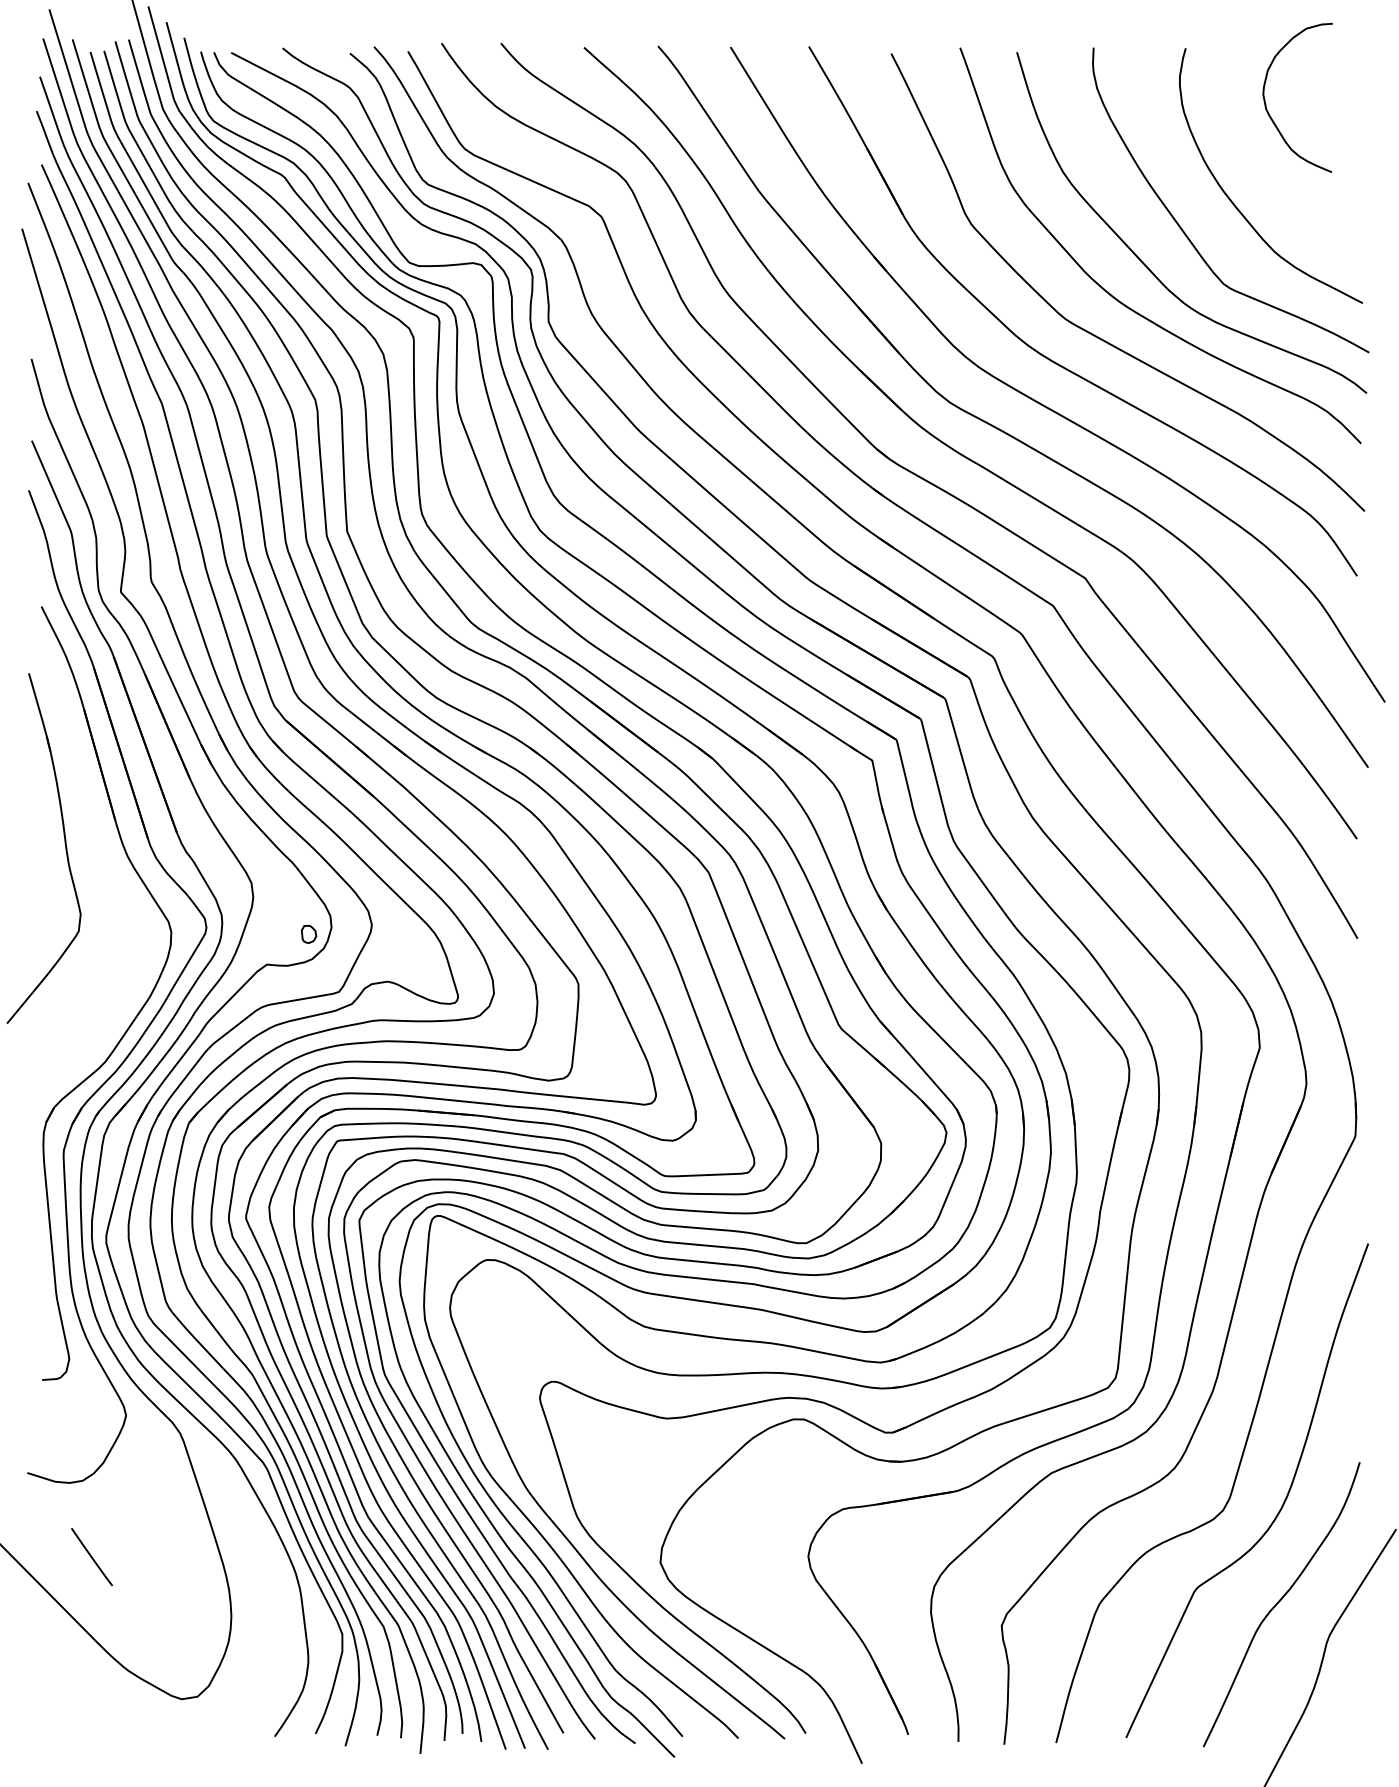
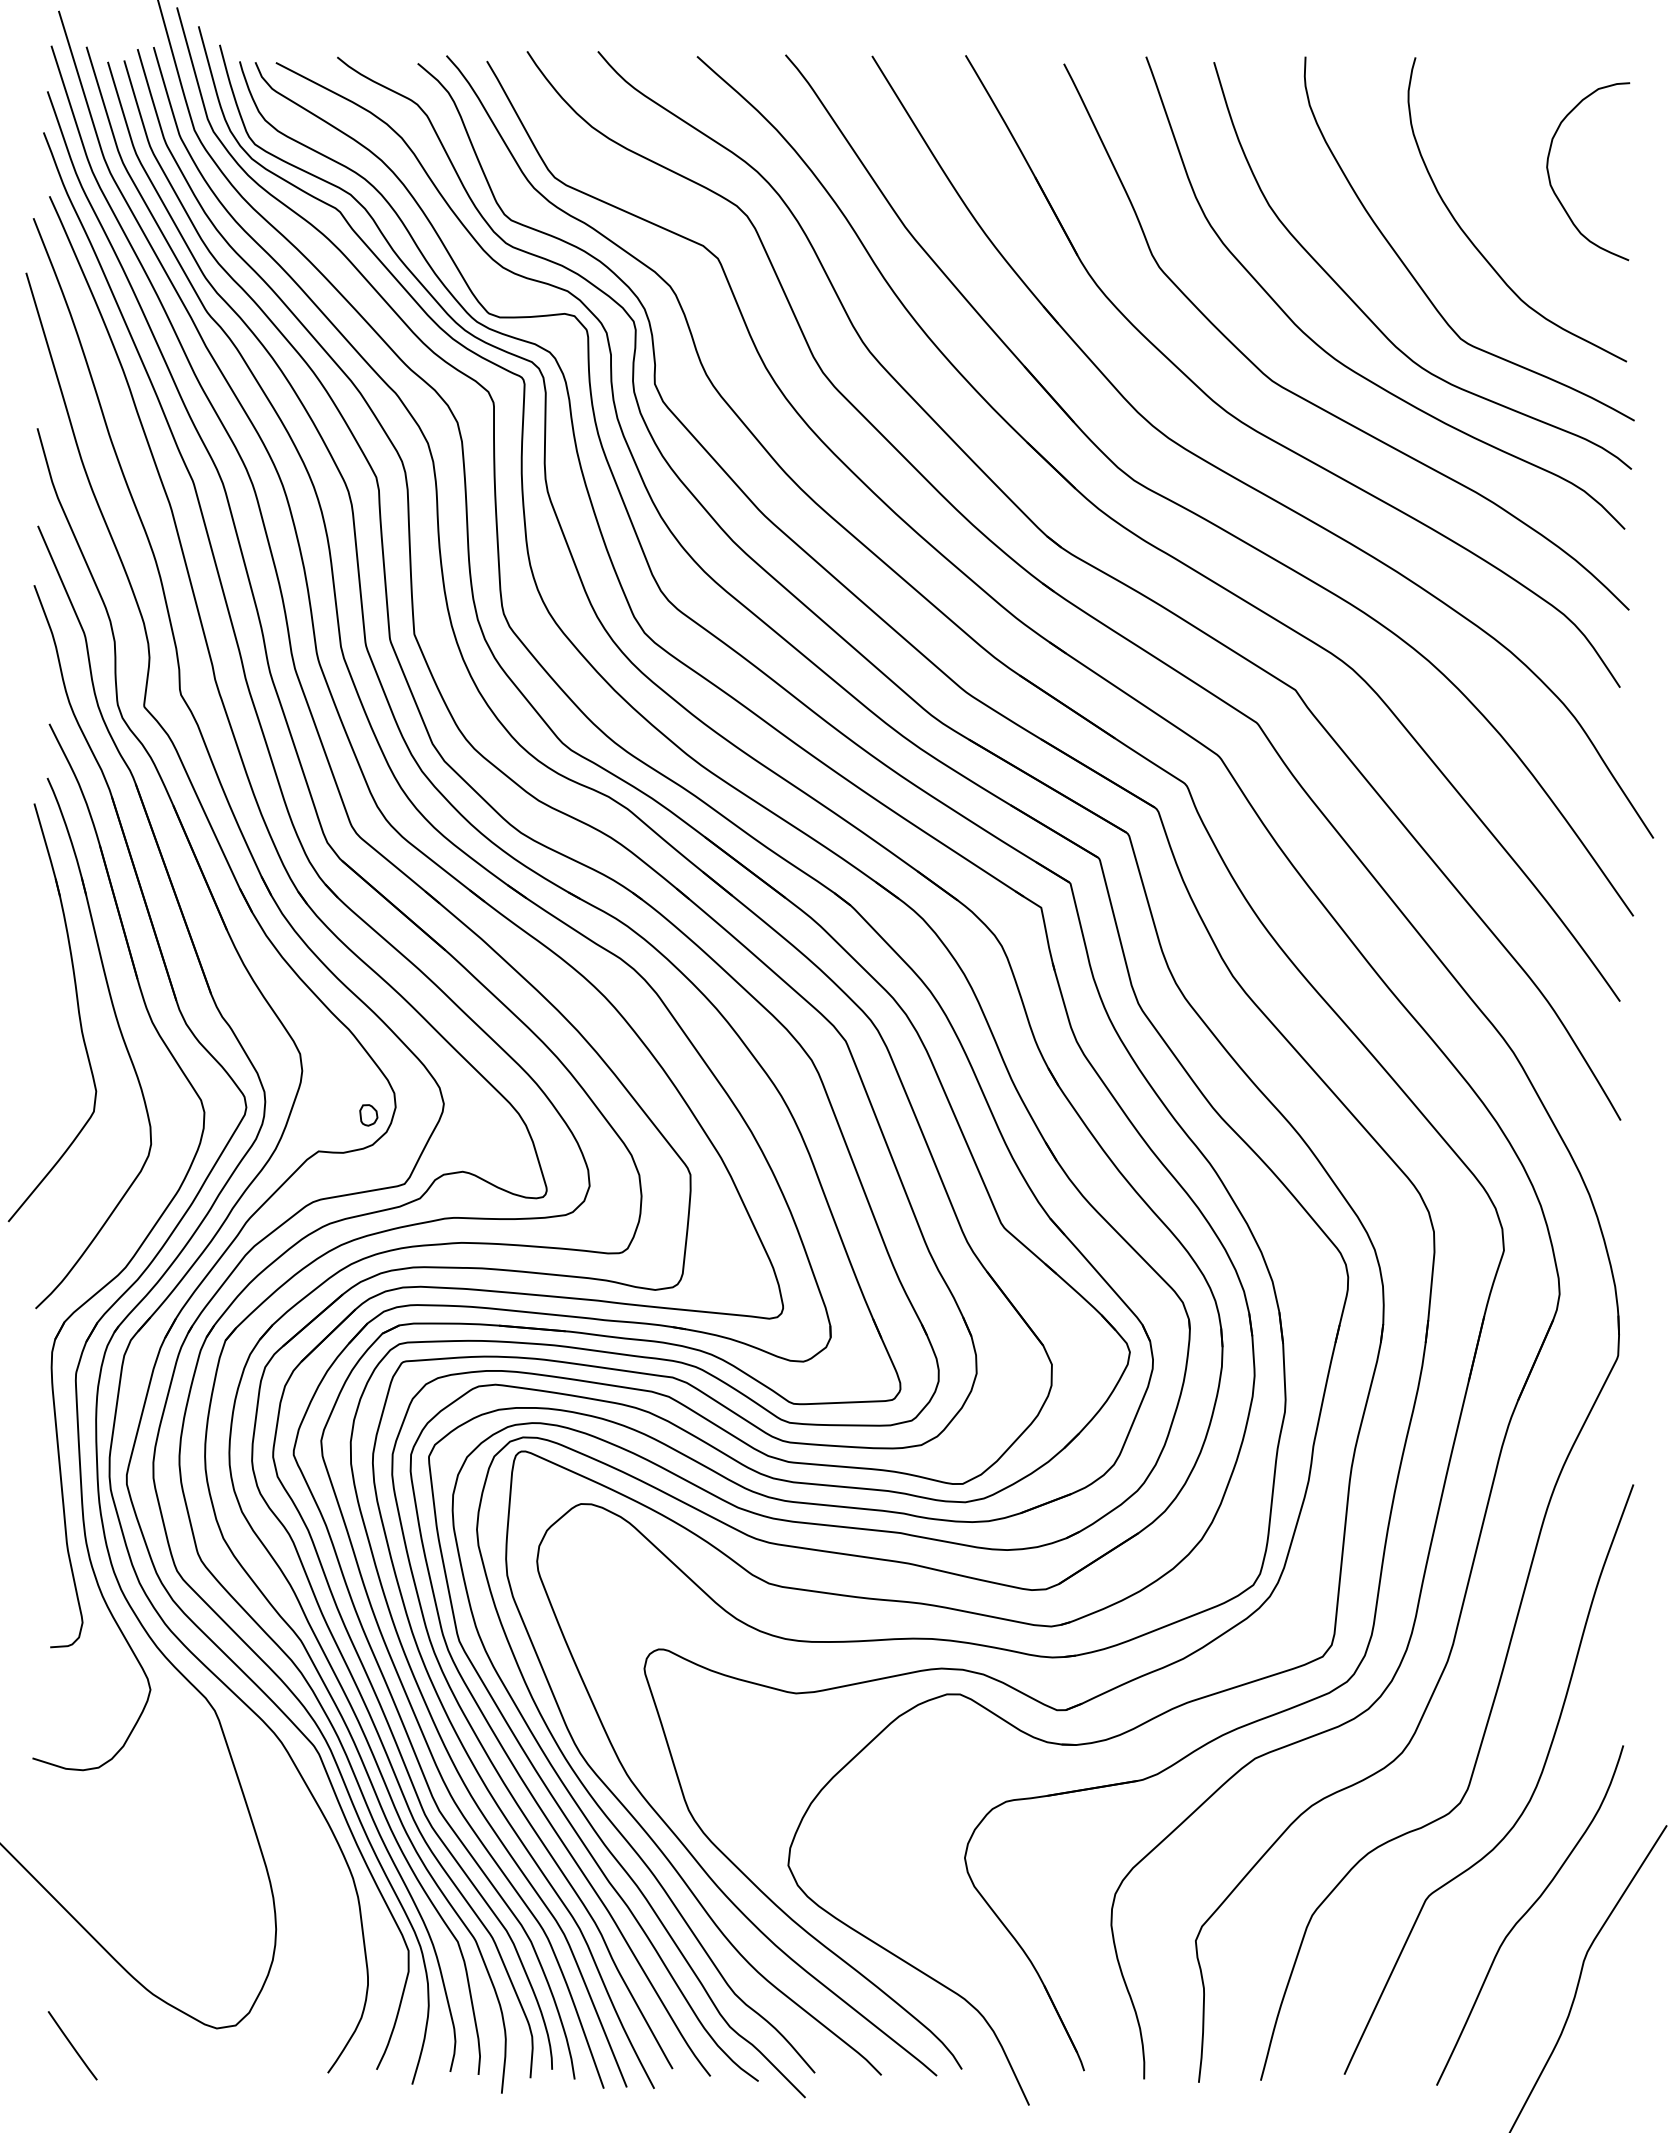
curve: (1266, 103) -> (1550, 178), moved
part: (101, 866) -> (120, 1034), added
line: (91, 1556) -> (72, 2045), moved

